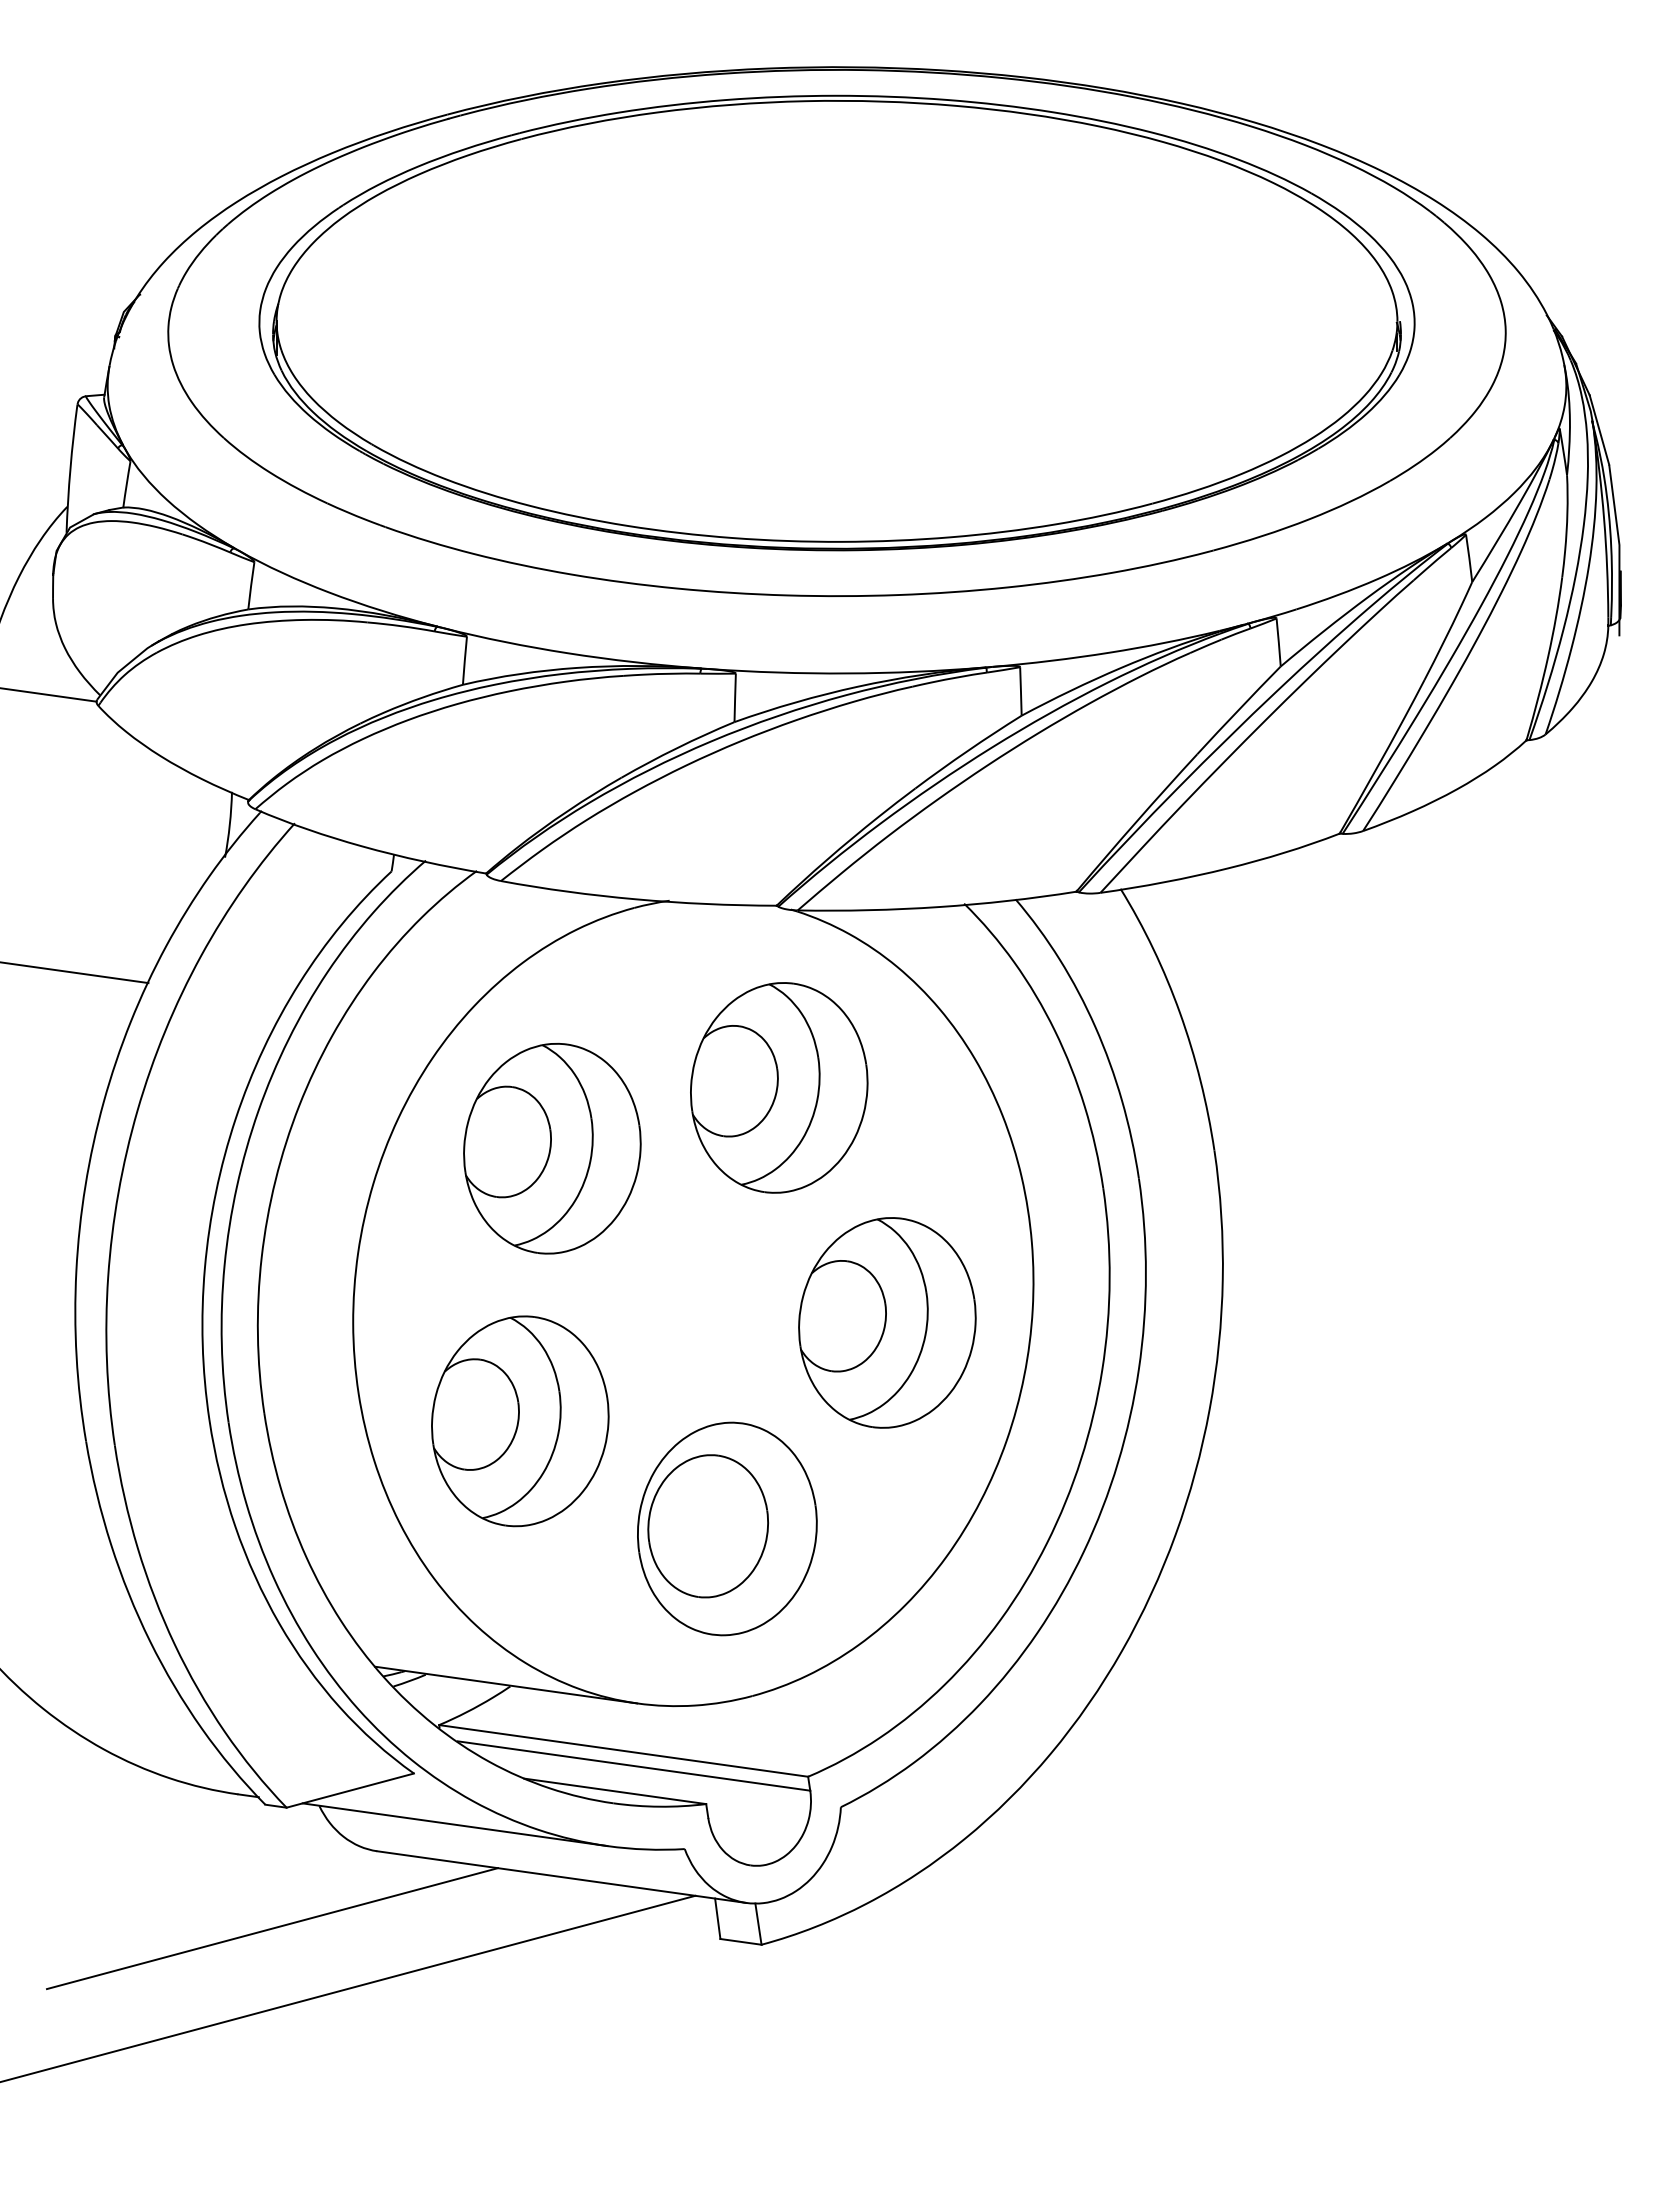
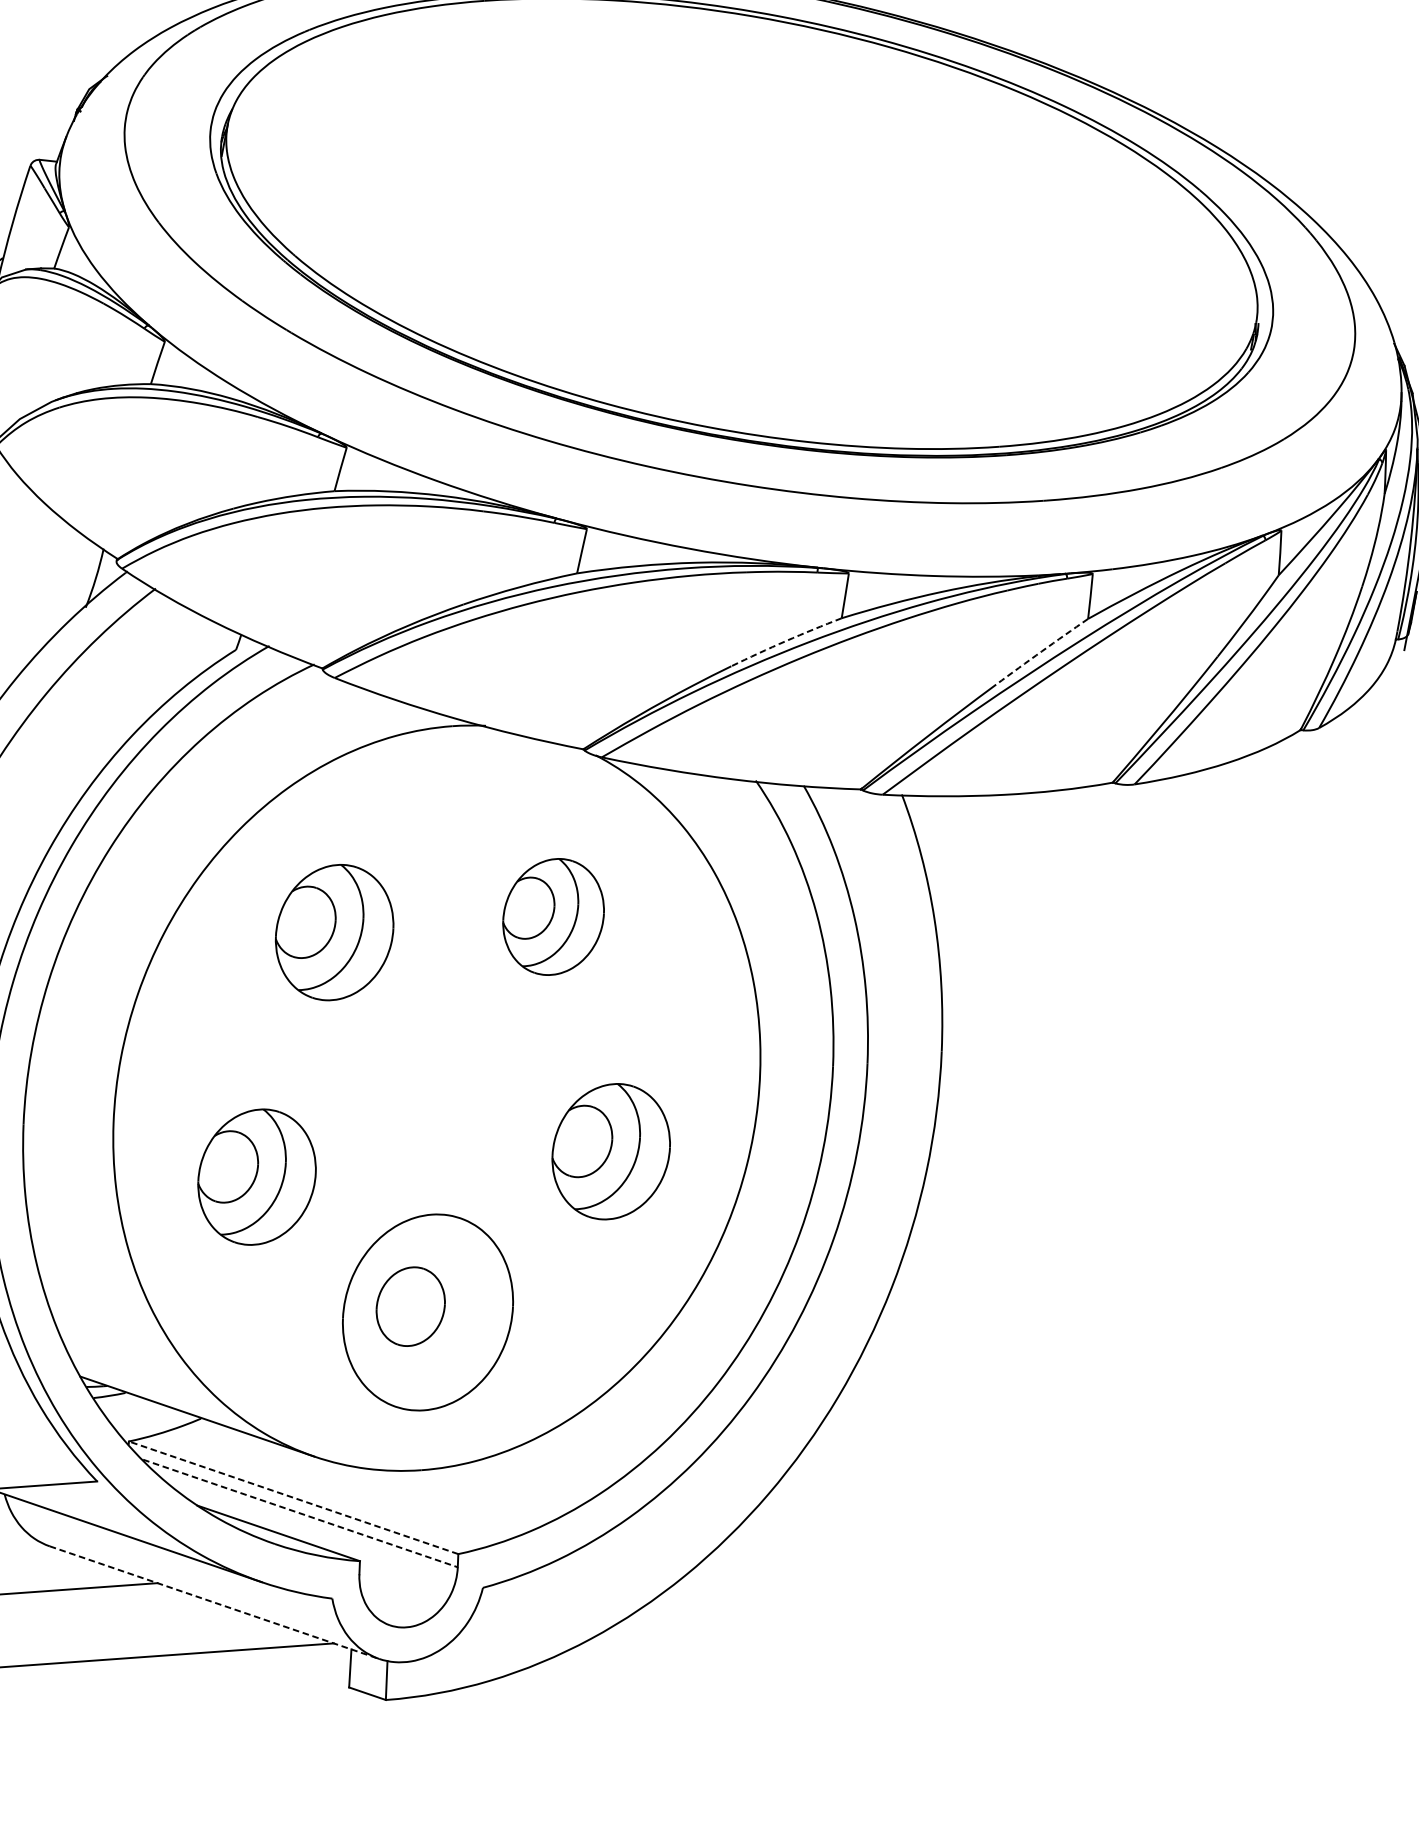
arc: (1238, 710) -> (1041, 651), solid -> dashed
arc: (967, 750) -> (785, 640), solid -> dashed
part: (779, 1087) -> (553, 916), size x0.6
part: (552, 1148) -> (334, 932), size x0.7
part: (887, 1322) -> (611, 1151), size x0.7
part: (520, 1421) -> (257, 1177), size x0.7
part: (707, 1526) -> (410, 1306), size x0.6
line: (623, 1750) -> (293, 1497), solid -> dashed
line: (634, 1766) -> (300, 1514), solid -> dashed
line: (562, 1877) -> (215, 1603), solid -> dashed

